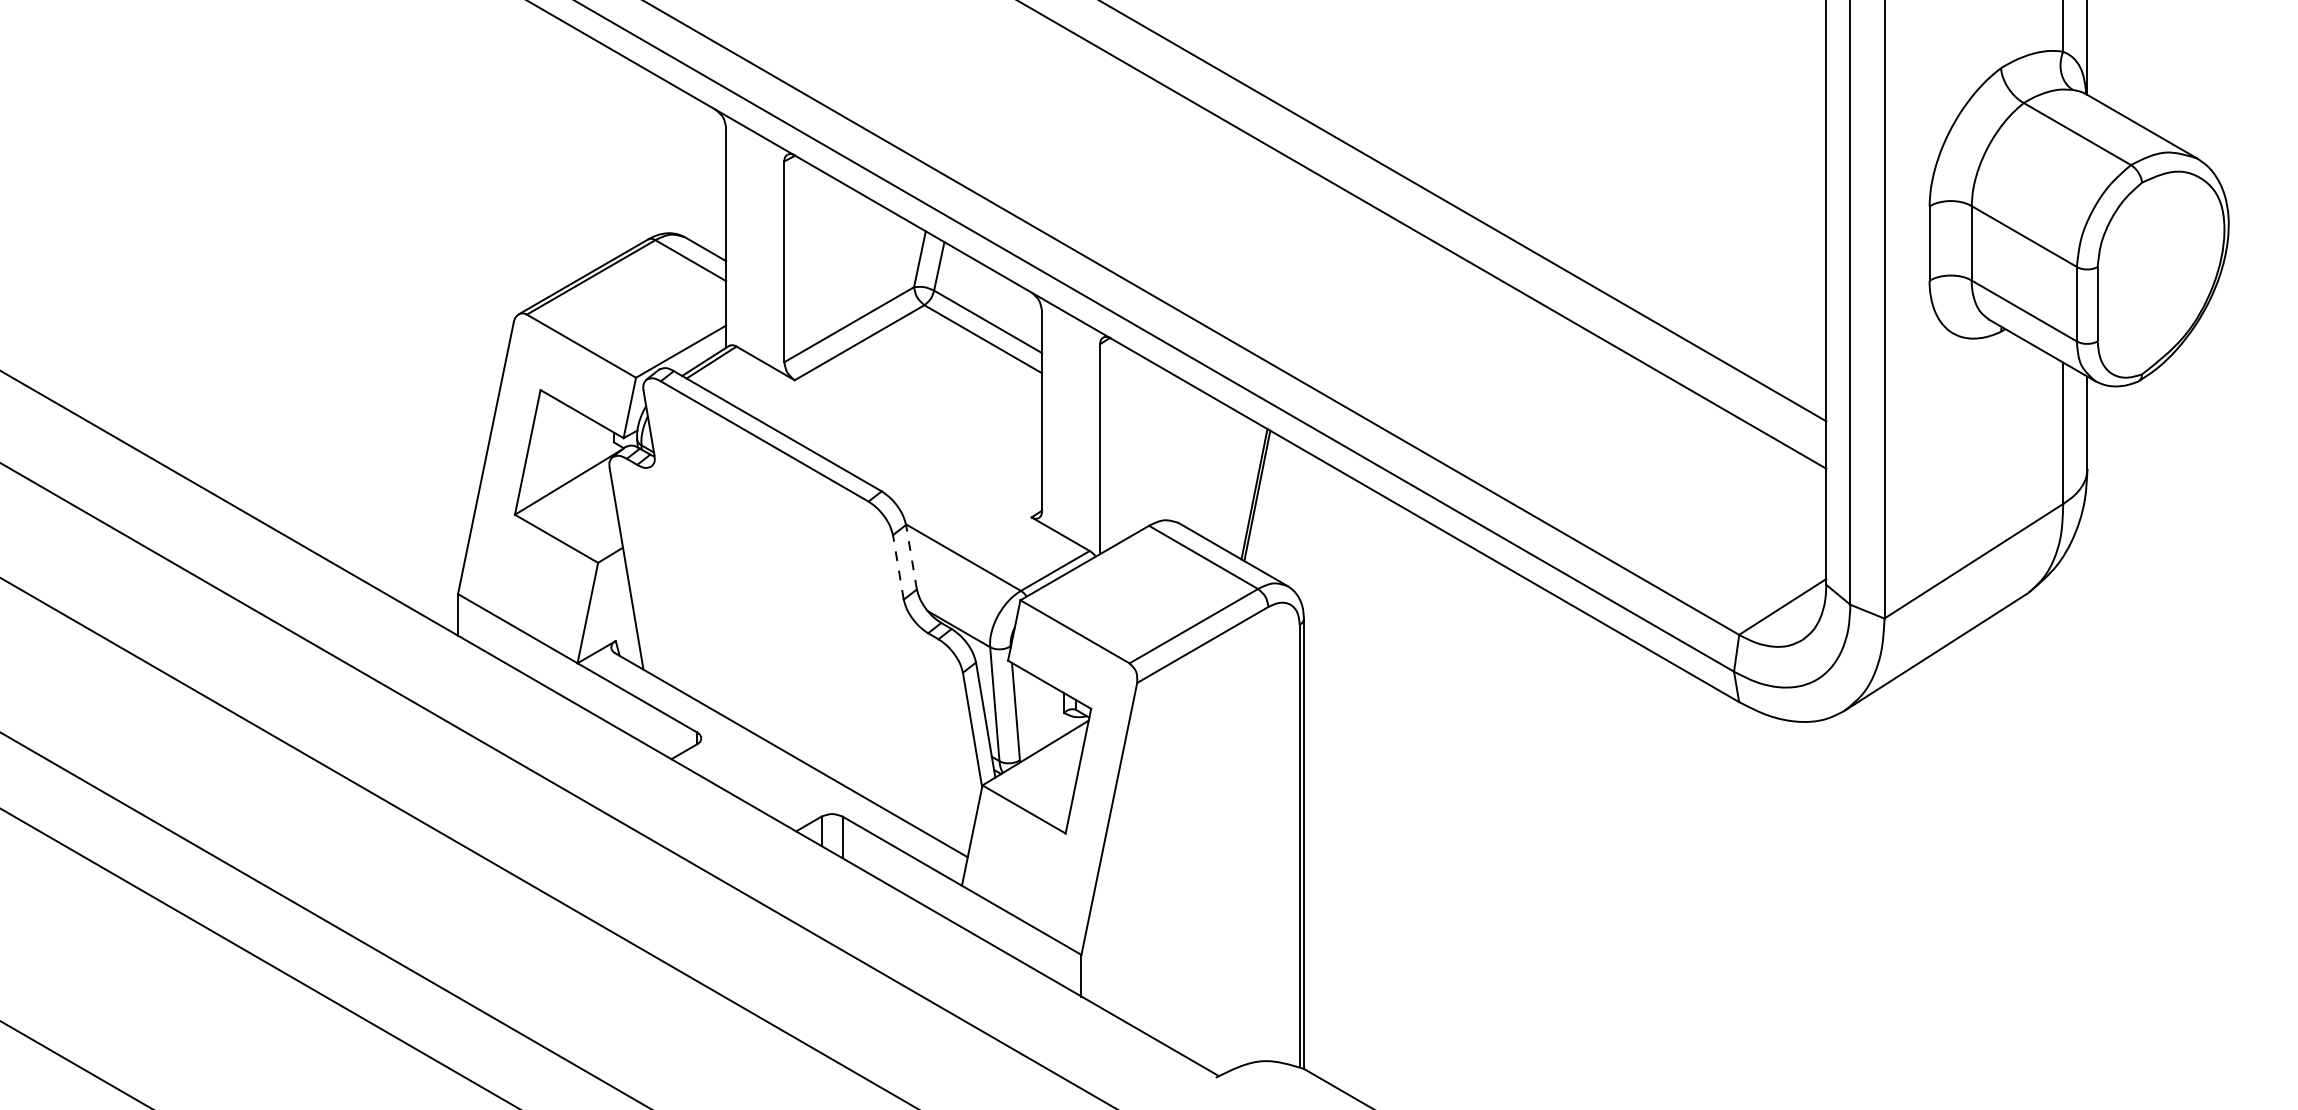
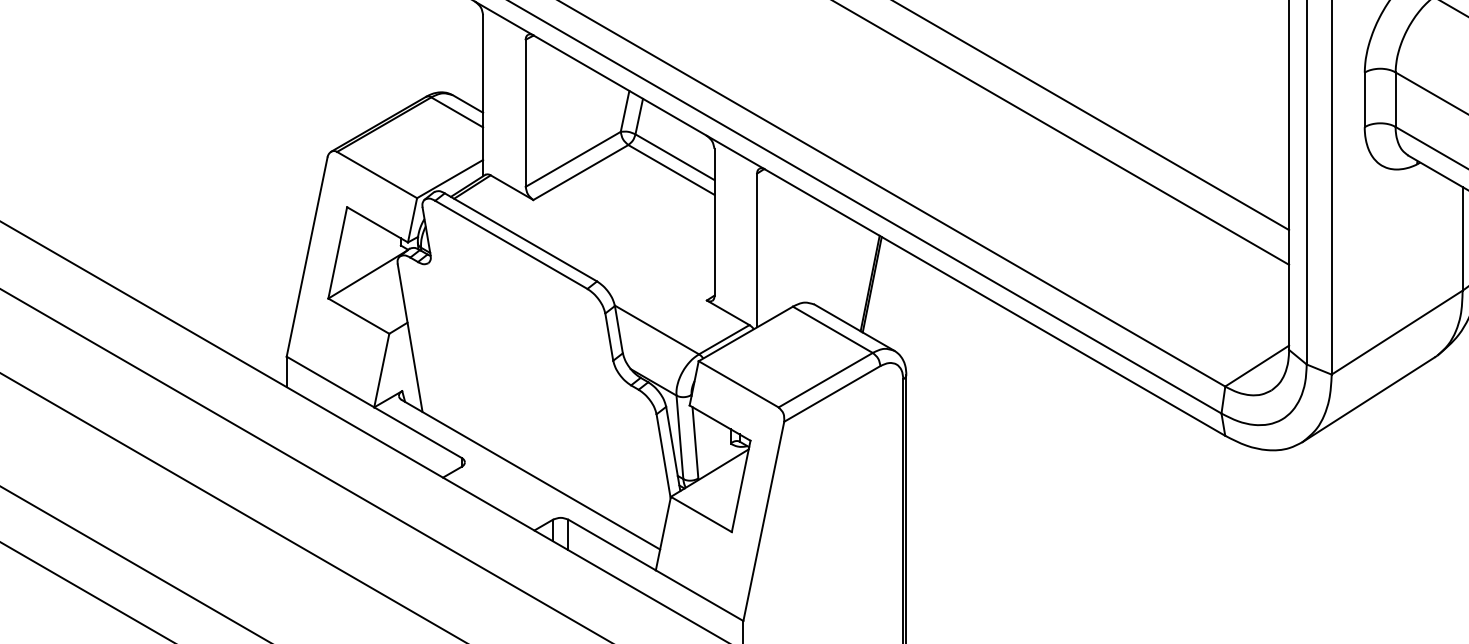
line: (911, 557) -> (618, 329), dashed -> solid
line: (898, 567) -> (609, 337), dashed -> solid

